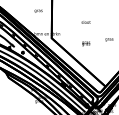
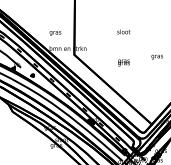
text: (38, 10) -> (55, 32), moved

